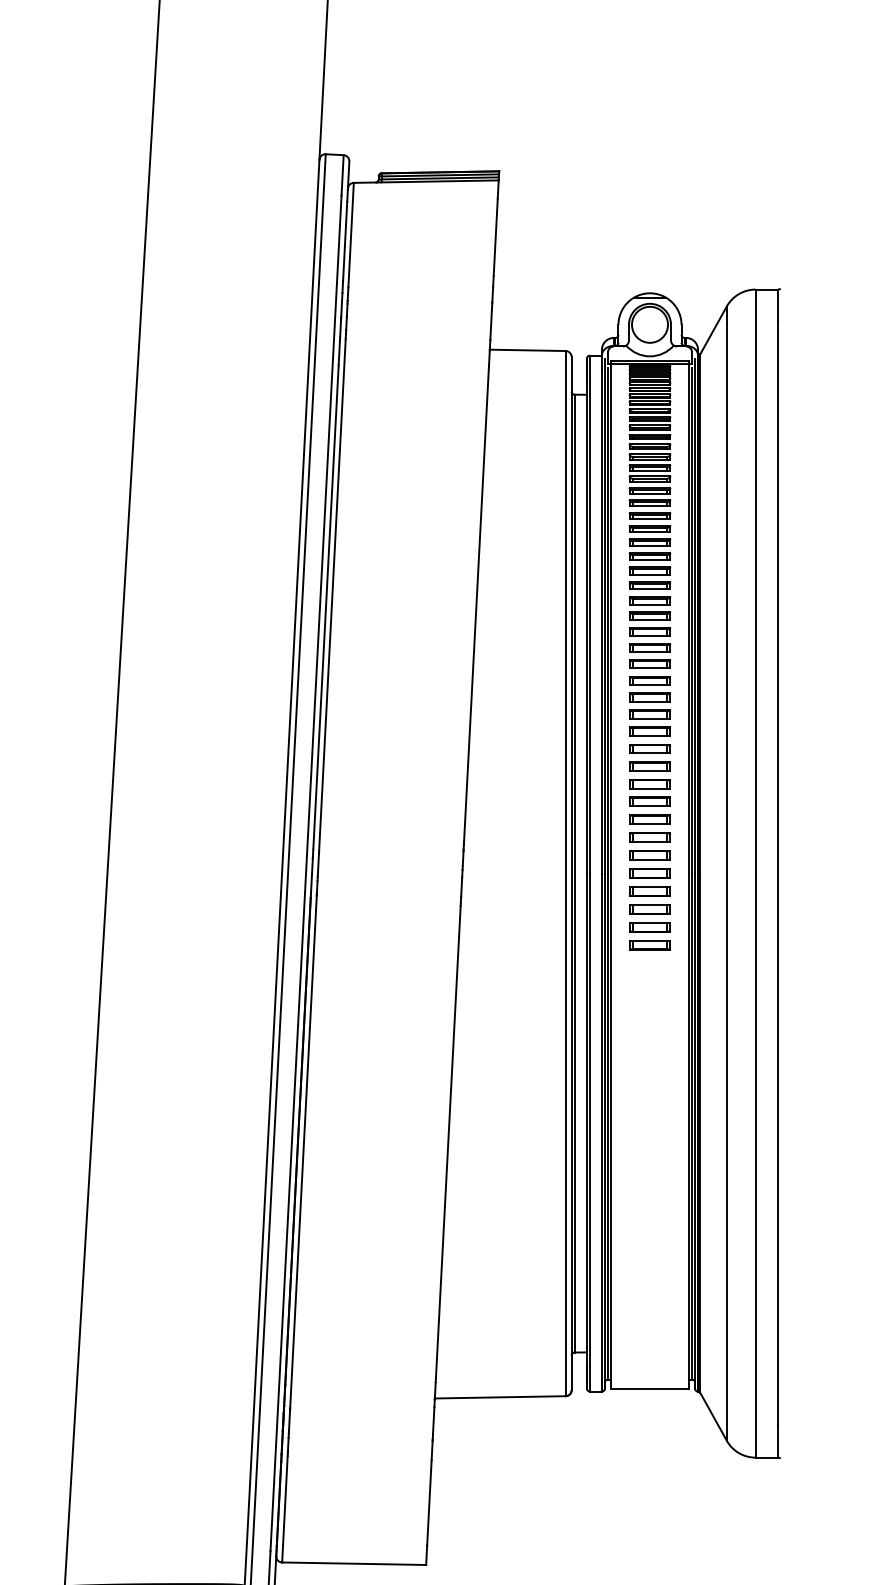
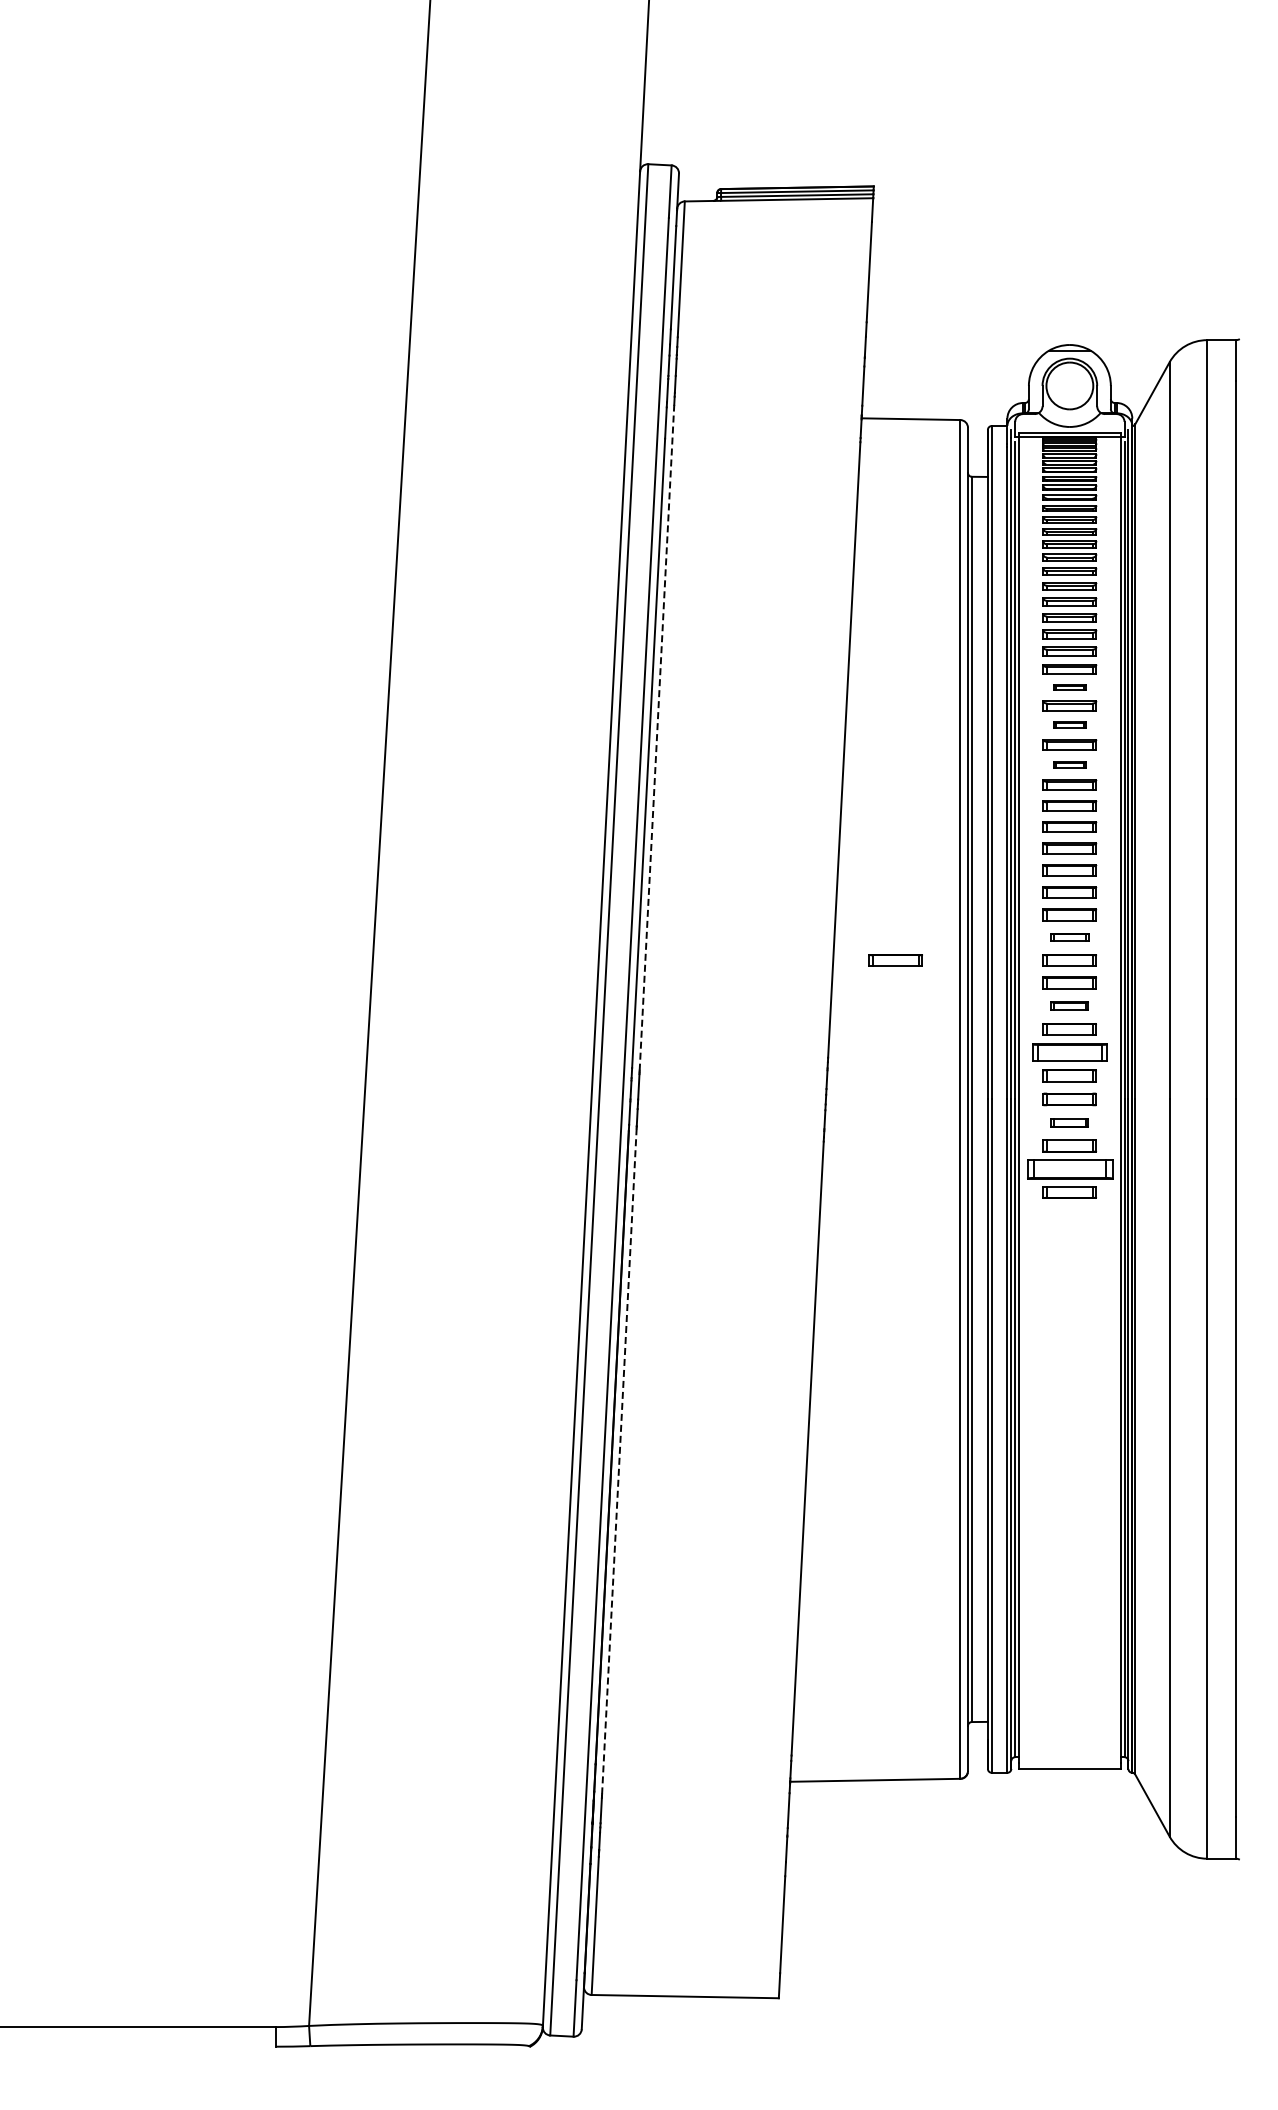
part: (649, 556) -> (1069, 687), size x0.6
part: (649, 585) -> (1069, 724), size x0.6
line: (332, 595) -> (656, 737), solid -> dashed
part: (649, 615) -> (1069, 764), size x0.6
part: (649, 749) -> (1069, 937), size x0.7
part: (515, 766) -> (895, 960), added
part: (649, 801) -> (1069, 1005), size x0.7
part: (649, 837) -> (1069, 1052), size x1.4
part: (649, 891) -> (1069, 1122), size x0.7
part: (649, 927) -> (1069, 1169), size x1.6
line: (303, 1151) -> (619, 1460), solid -> dashed

